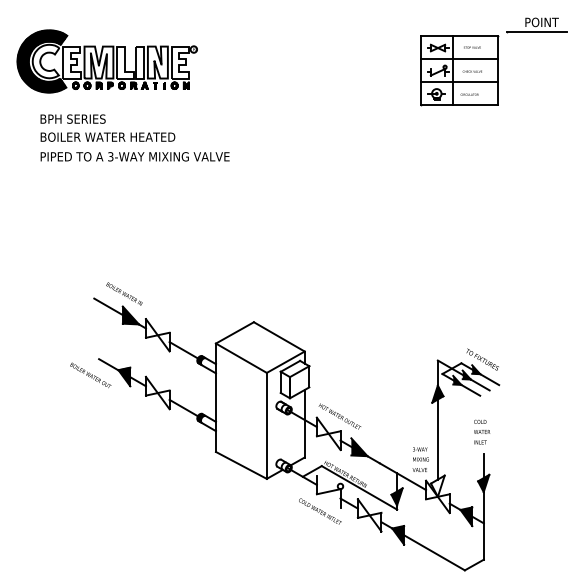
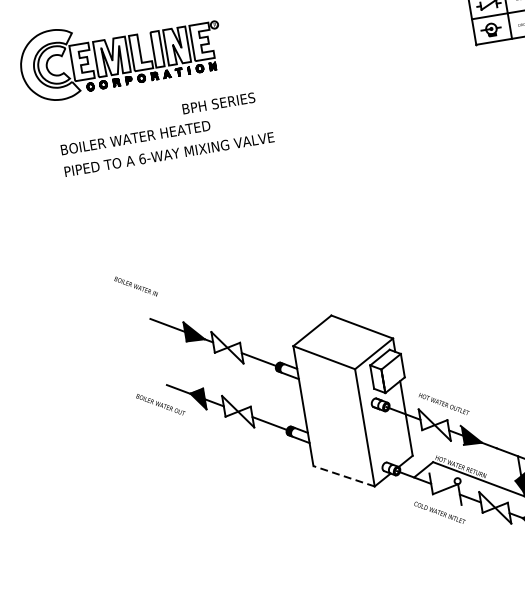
hatch: (41, 61) -> (48, 66), removed
text: (72, 118) -> (218, 102), moved
text: (110, 156) -> (142, 158), 3-WAY -> 6-WAY
text: (124, 293) -> (136, 285), moved
line: (241, 465) -> (344, 476), solid -> dashed

